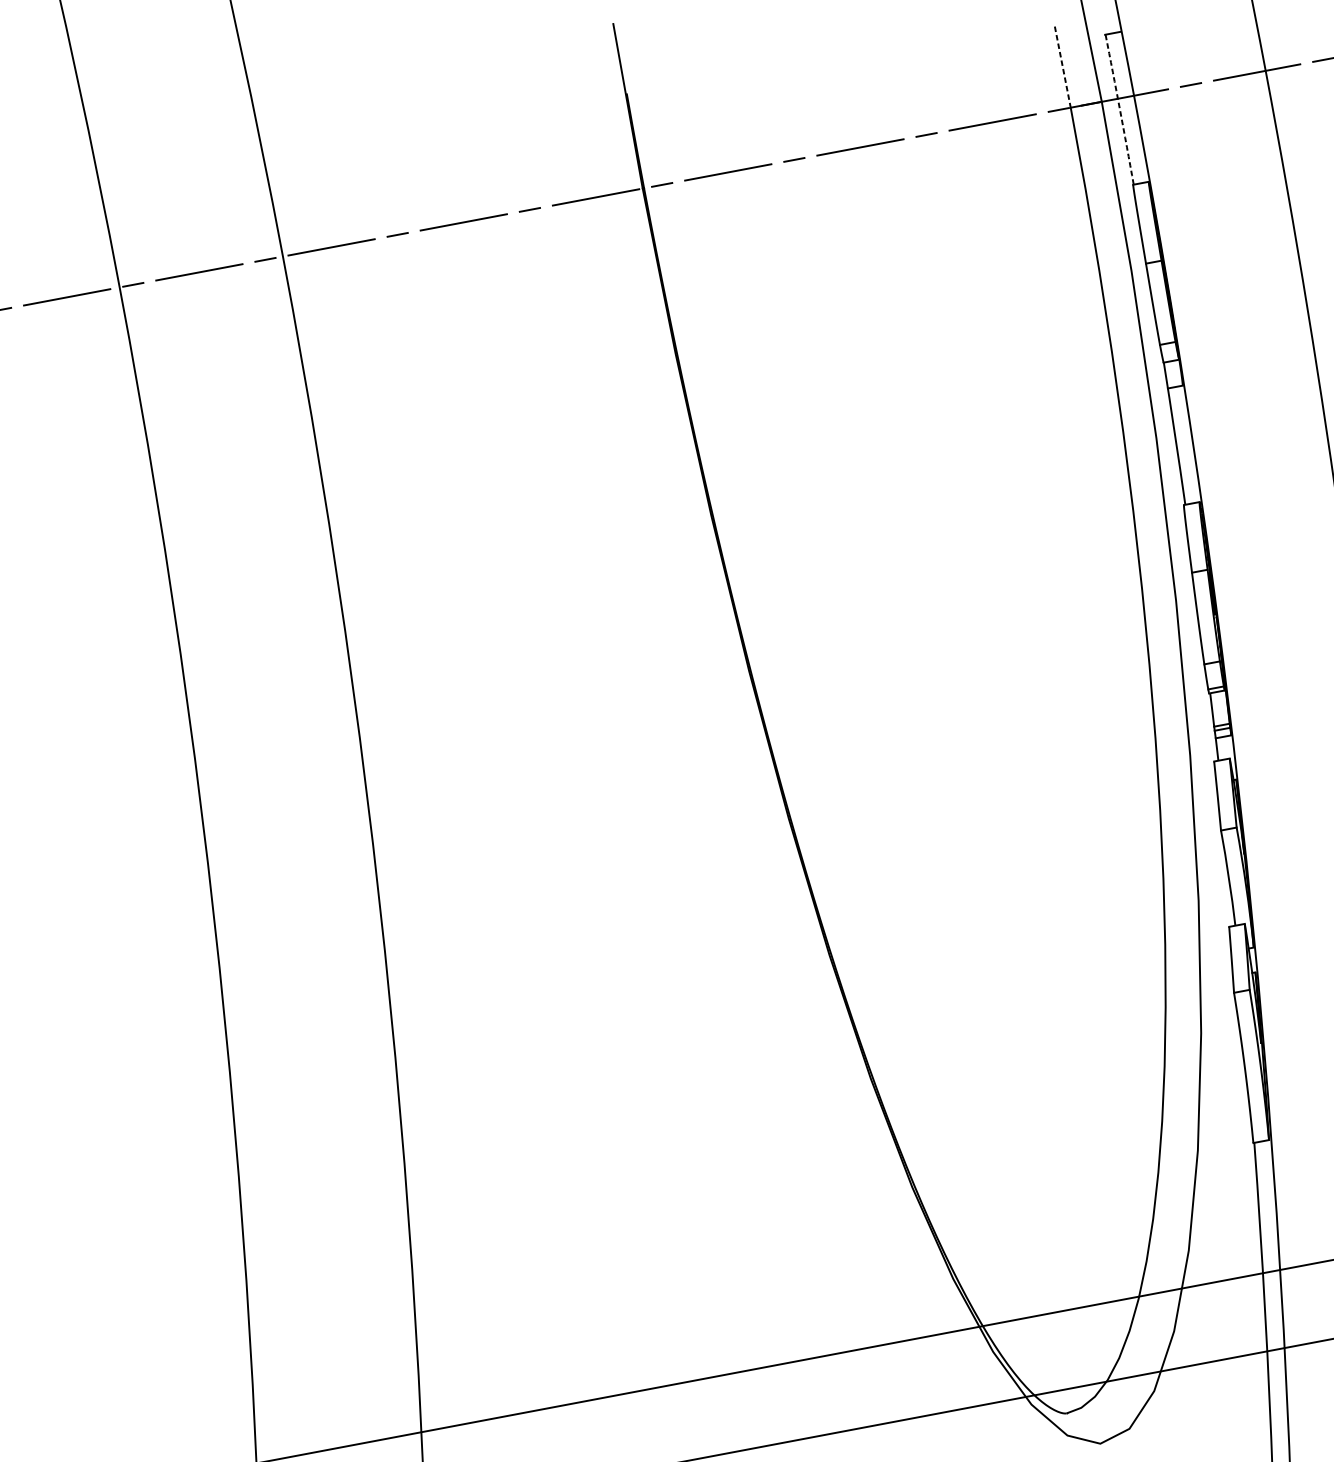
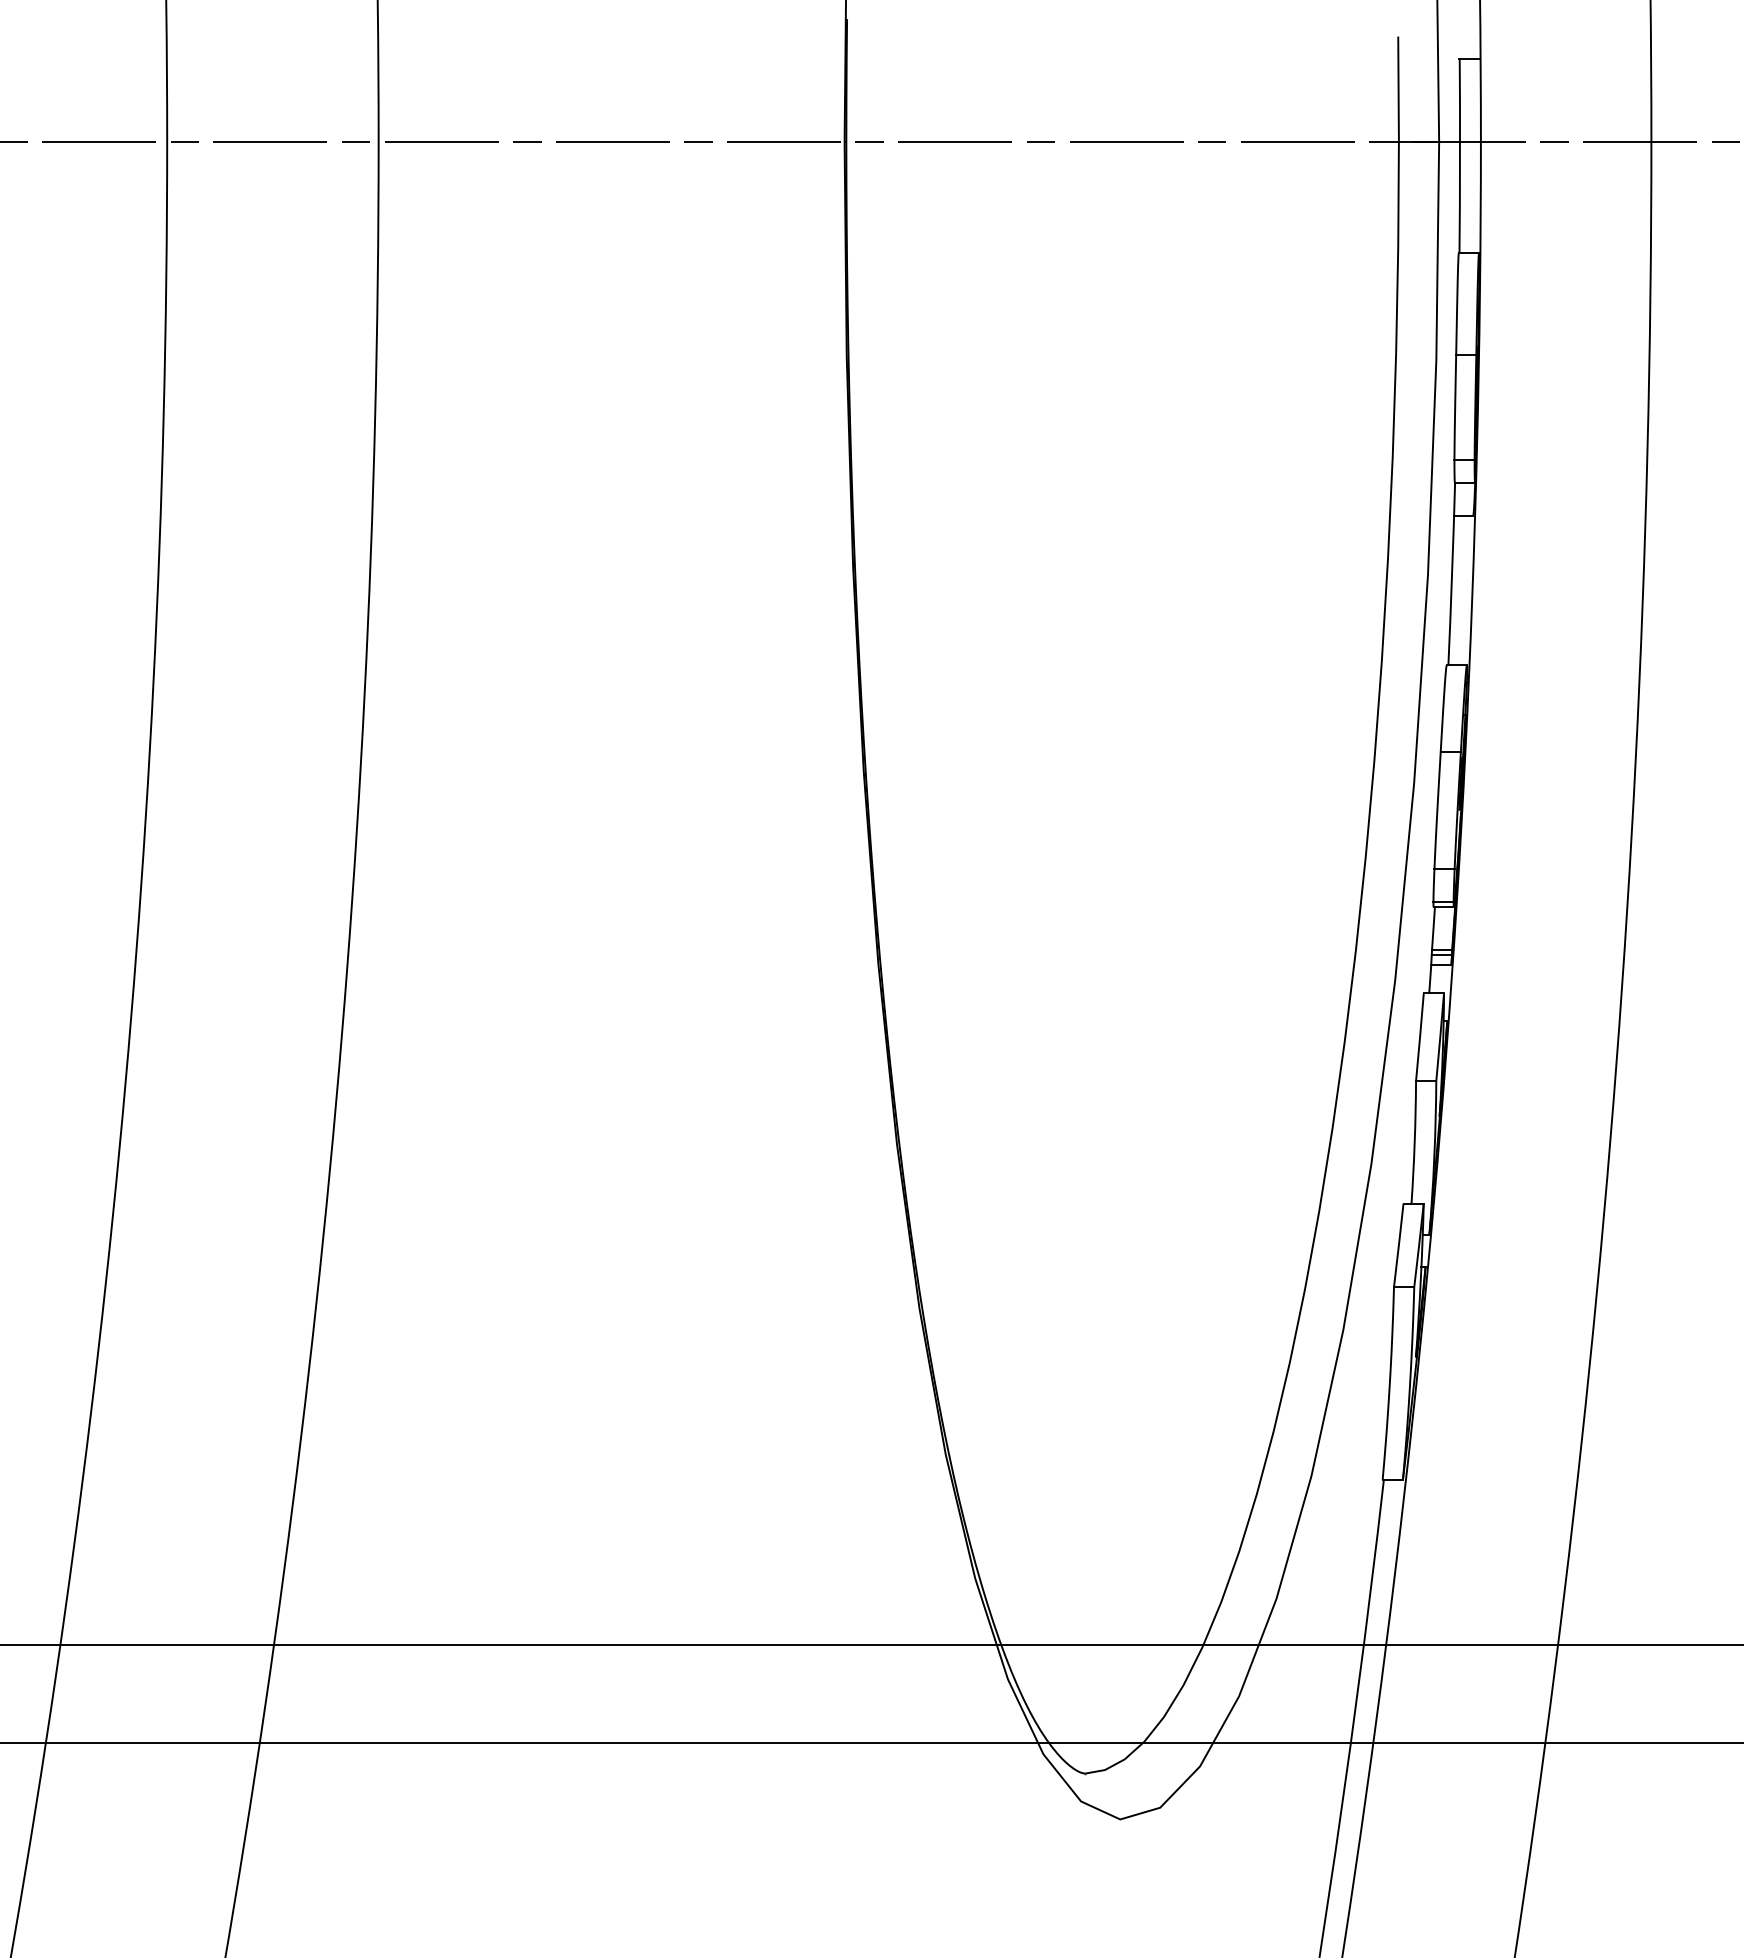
line: (1062, 67) -> (1398, 89), dashed -> solid
arc: (1120, 109) -> (1460, 155), dashed -> solid

